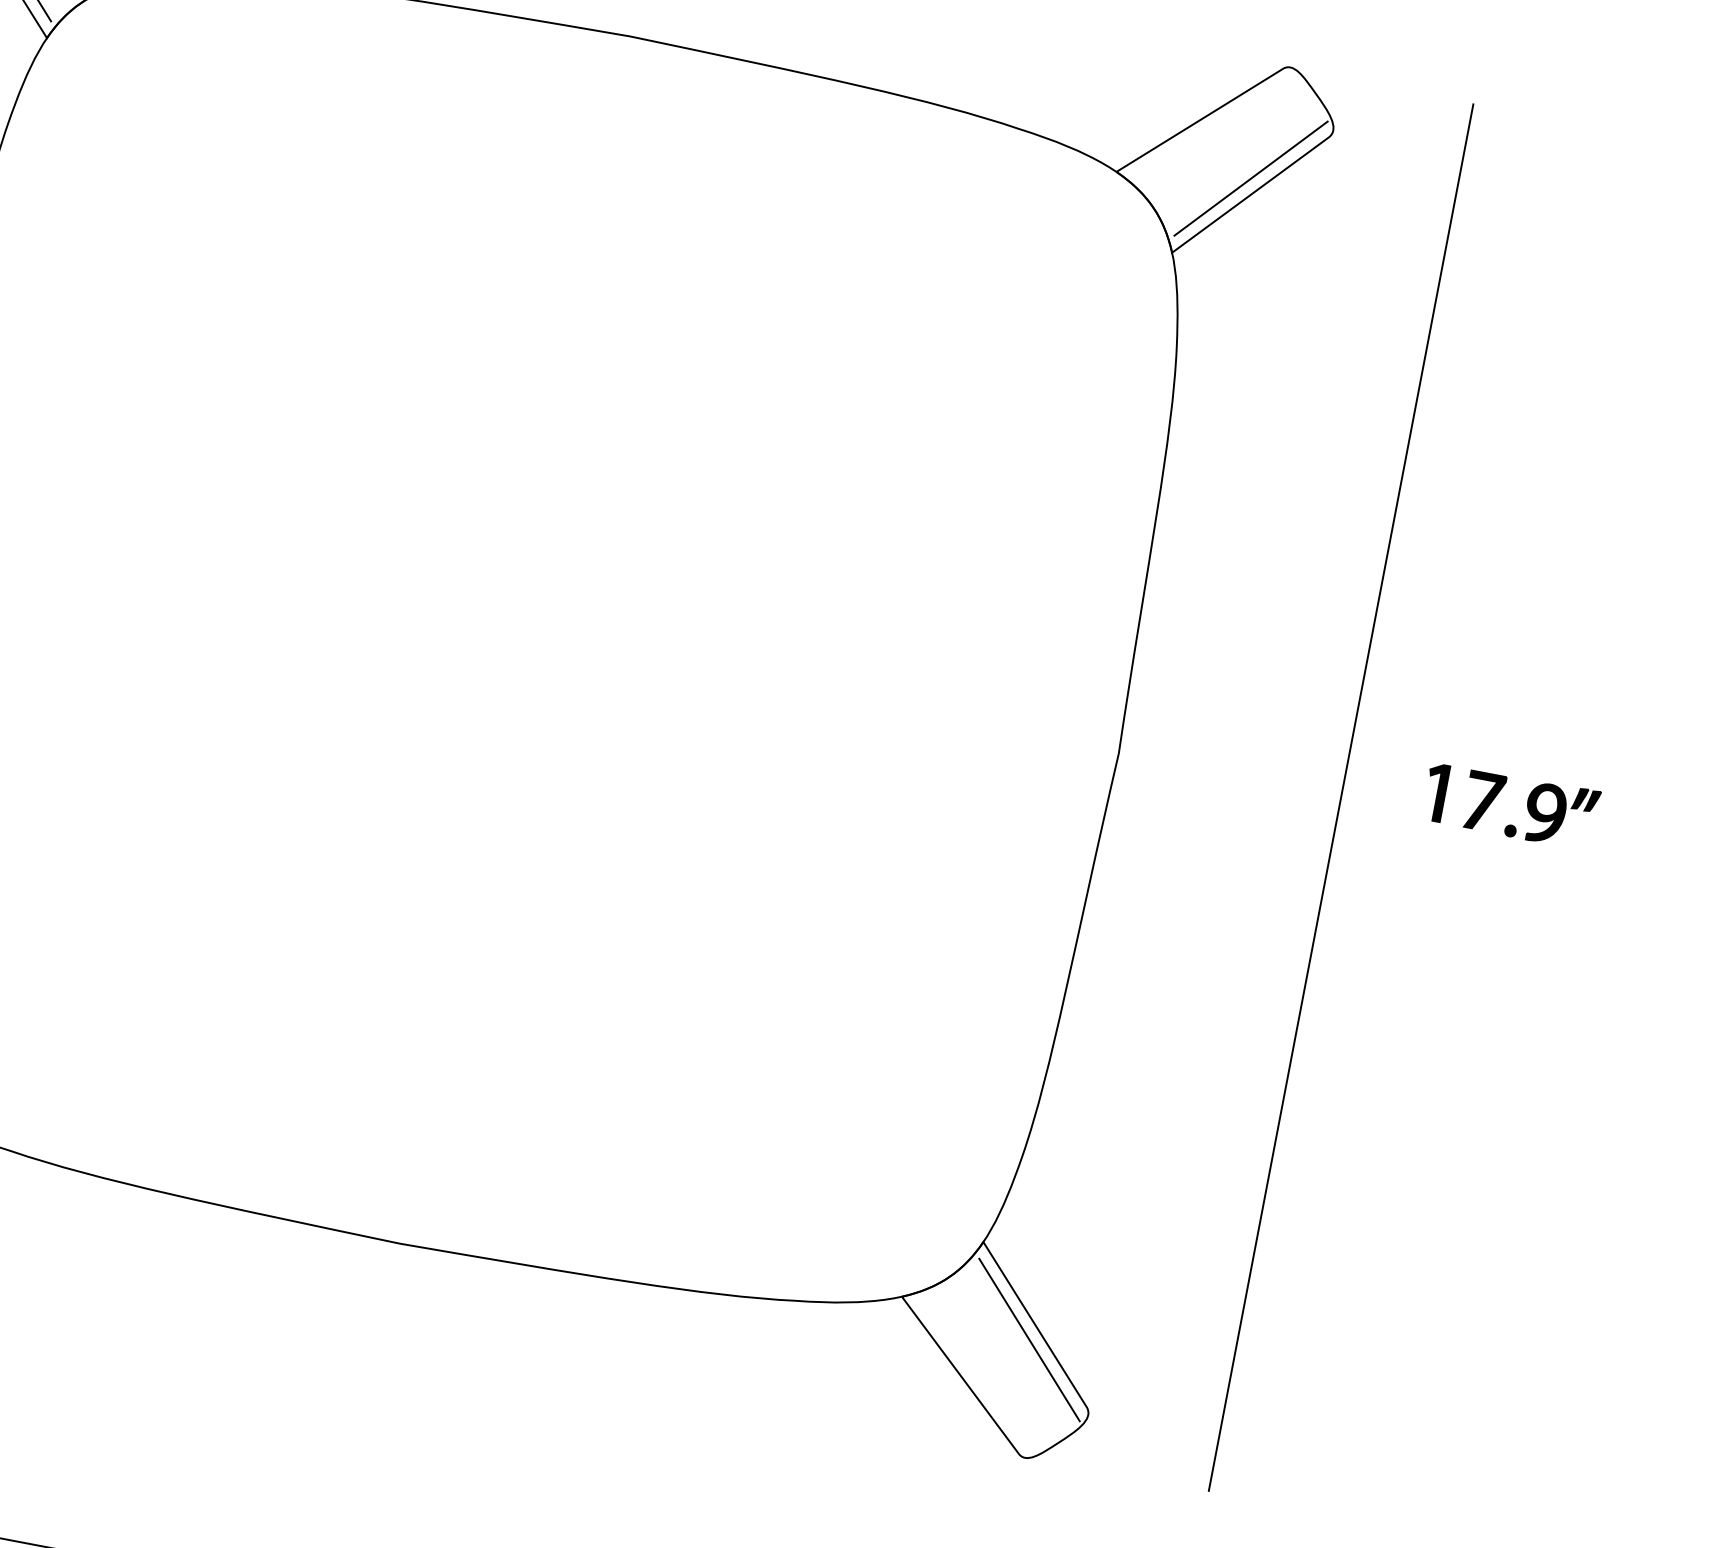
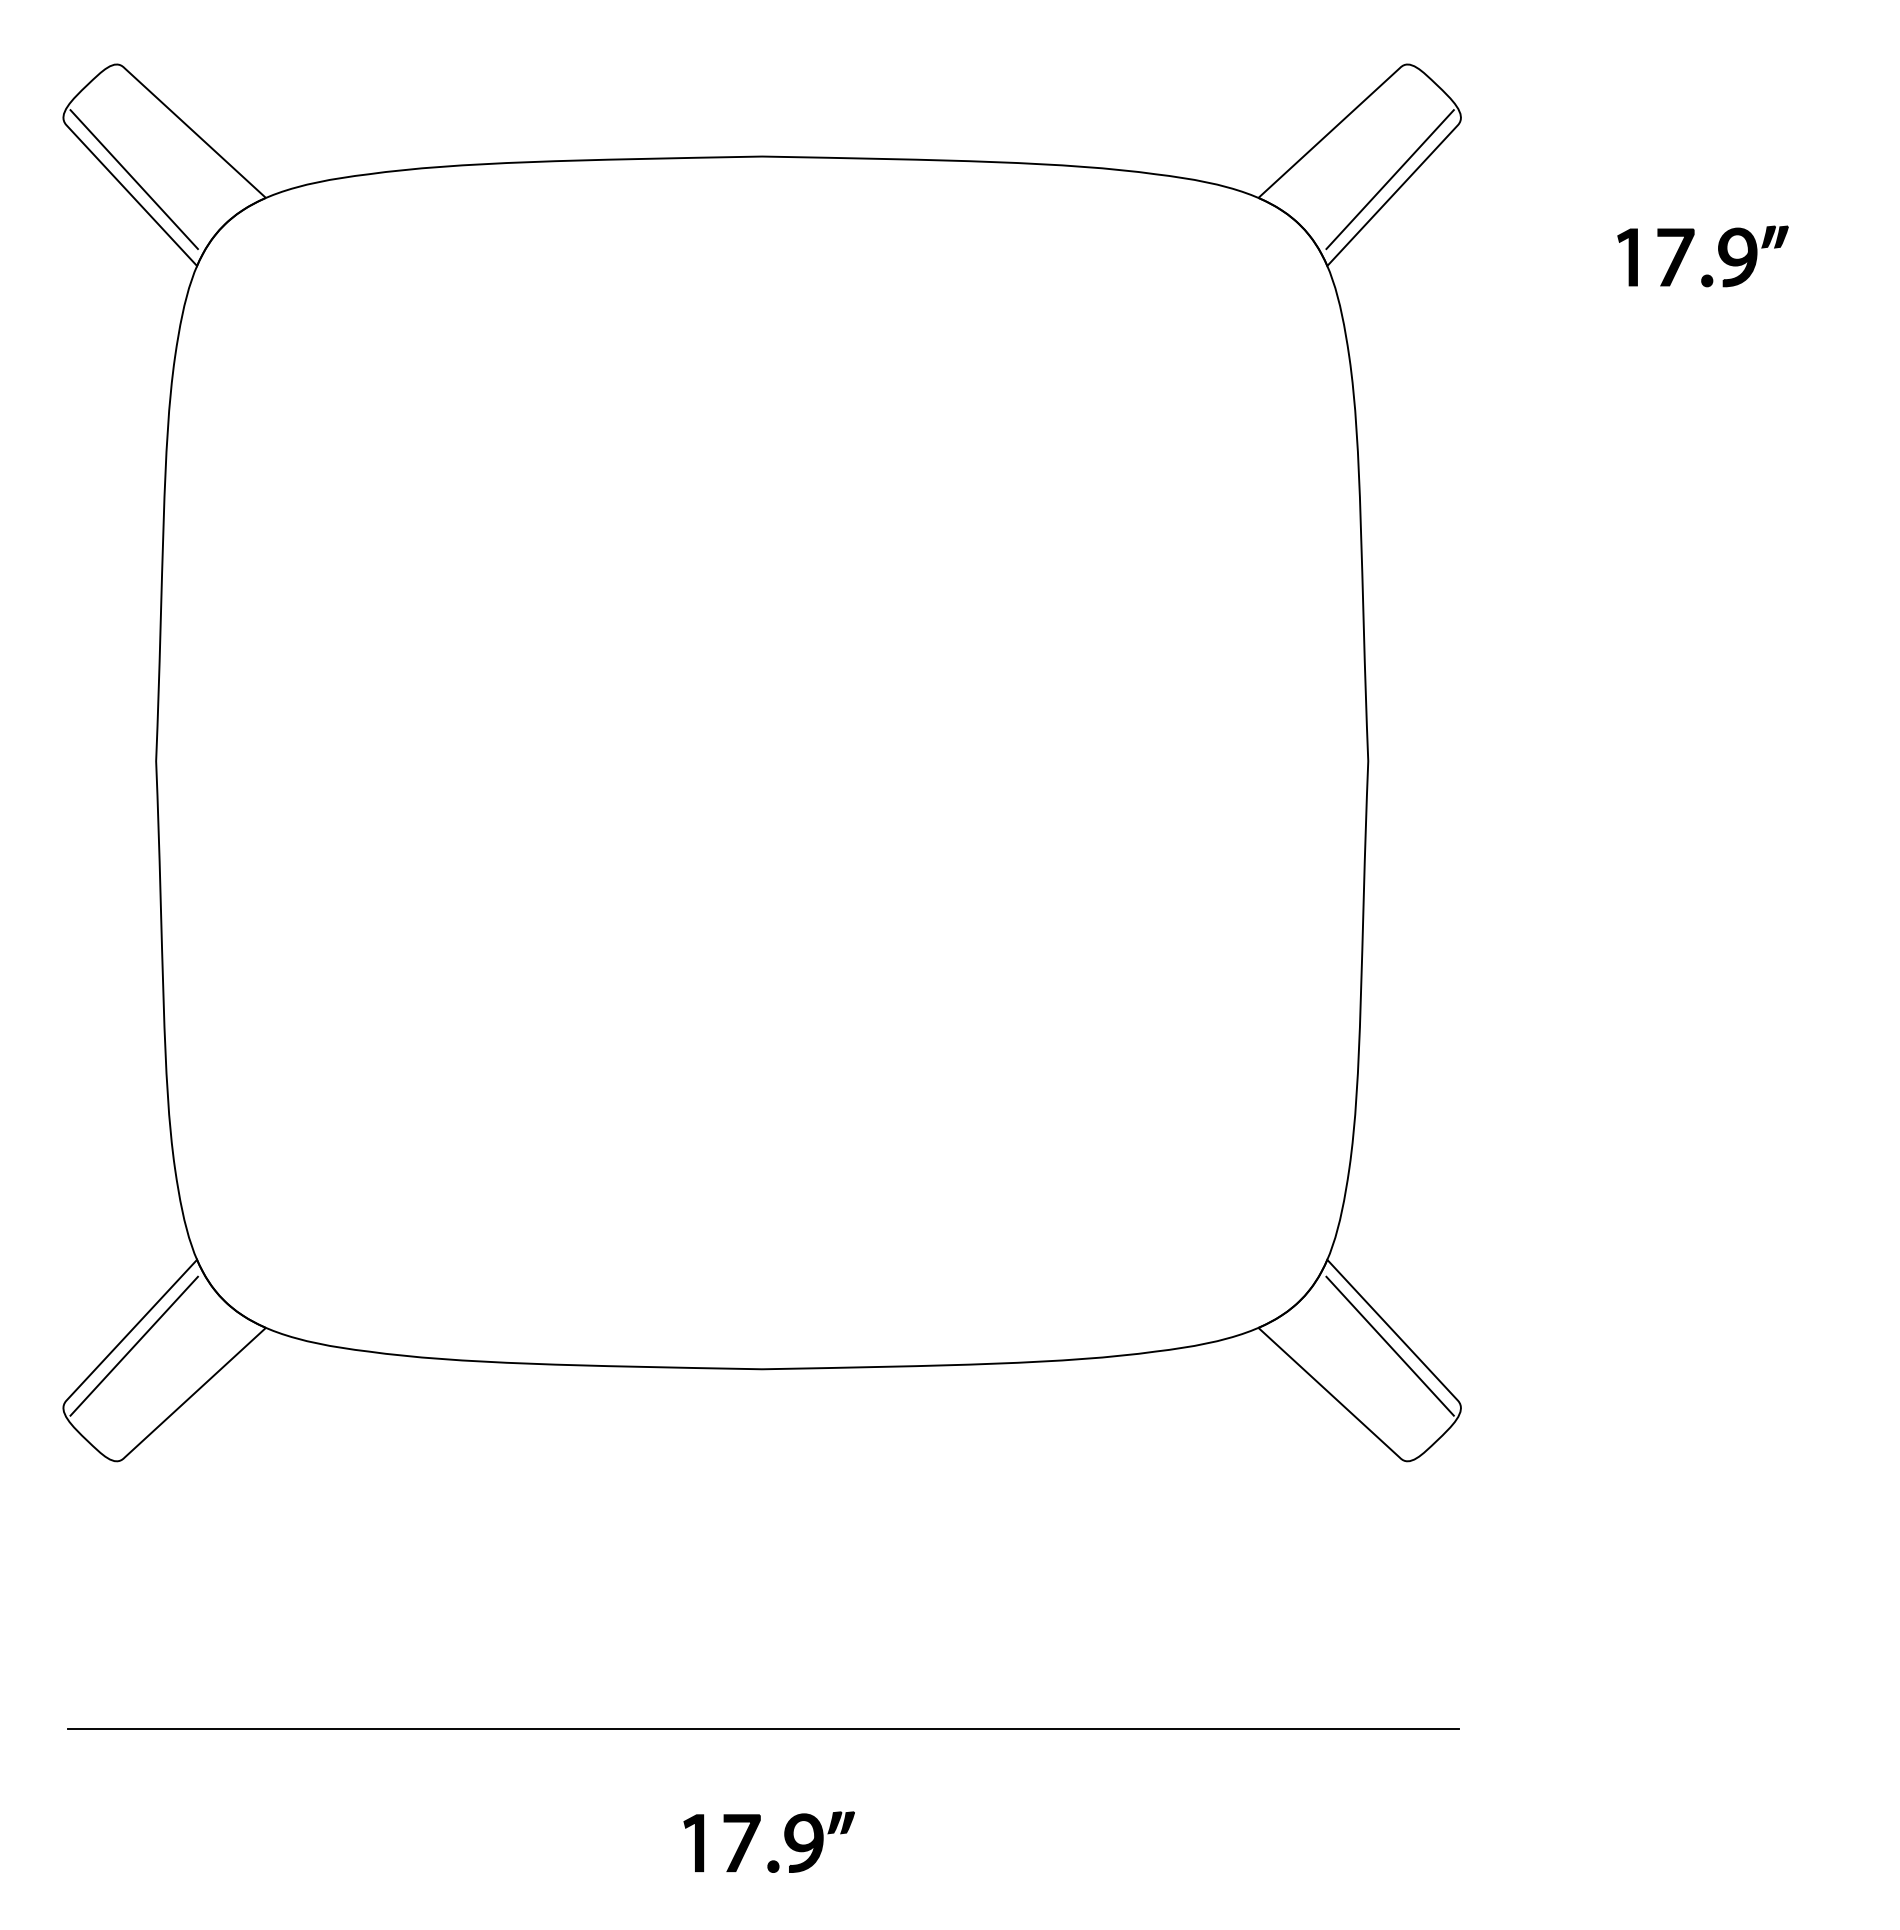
line: (1340, 797) -> (1591, 762), removed
part: (1526, 805) -> (1718, 253), moved

